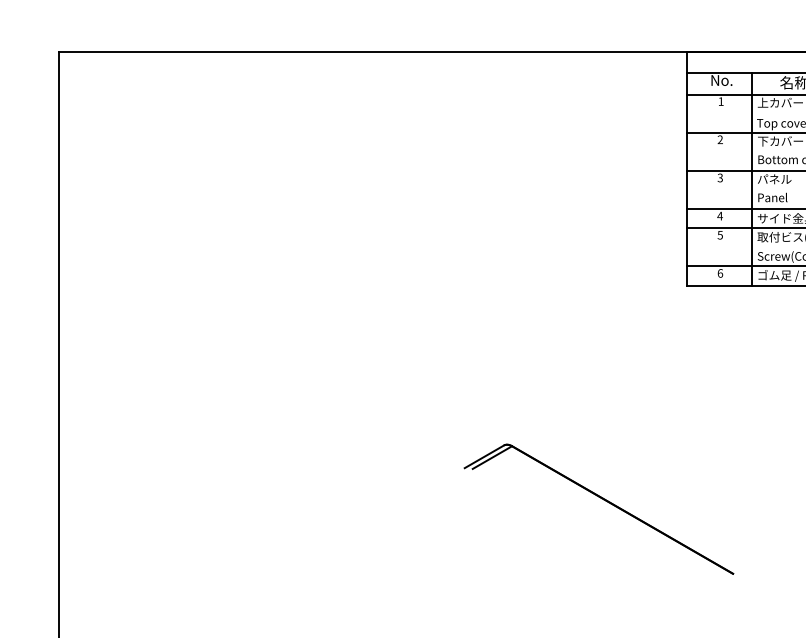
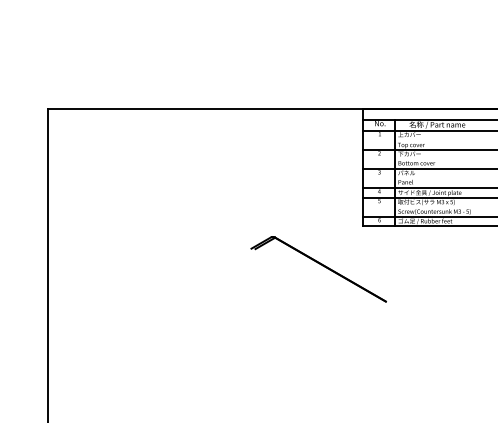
part: (598, 509) -> (318, 269), moved

